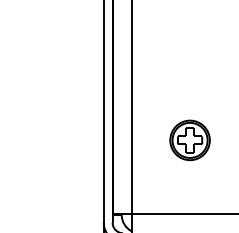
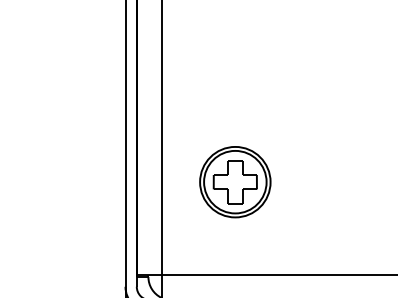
part: (190, 140) -> (235, 181), size x1.4

